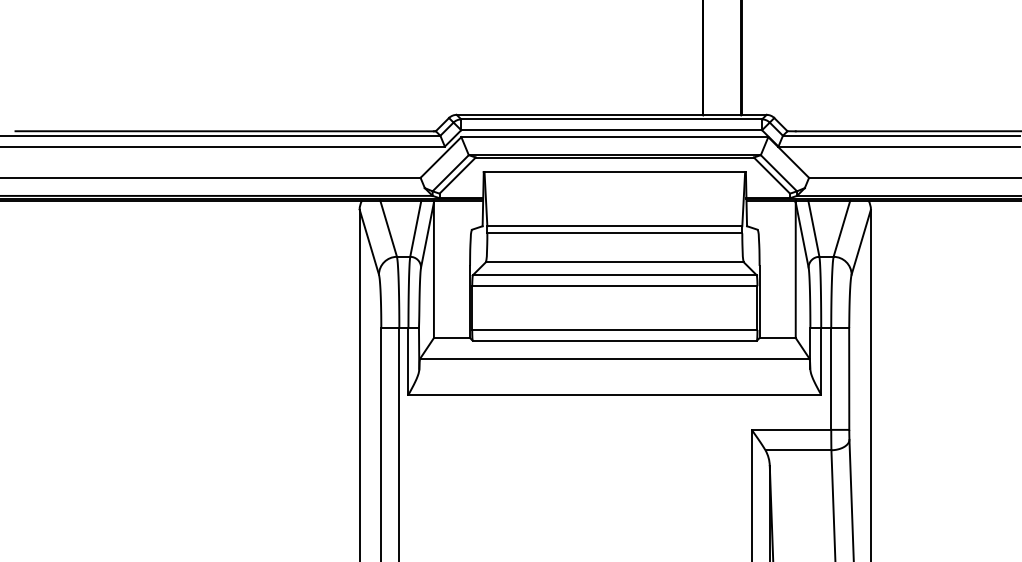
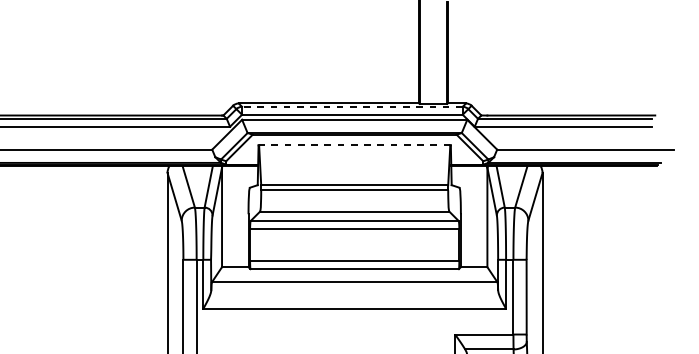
line: (611, 119) -> (352, 106), solid -> dashed
line: (614, 172) -> (354, 145), solid -> dashed

